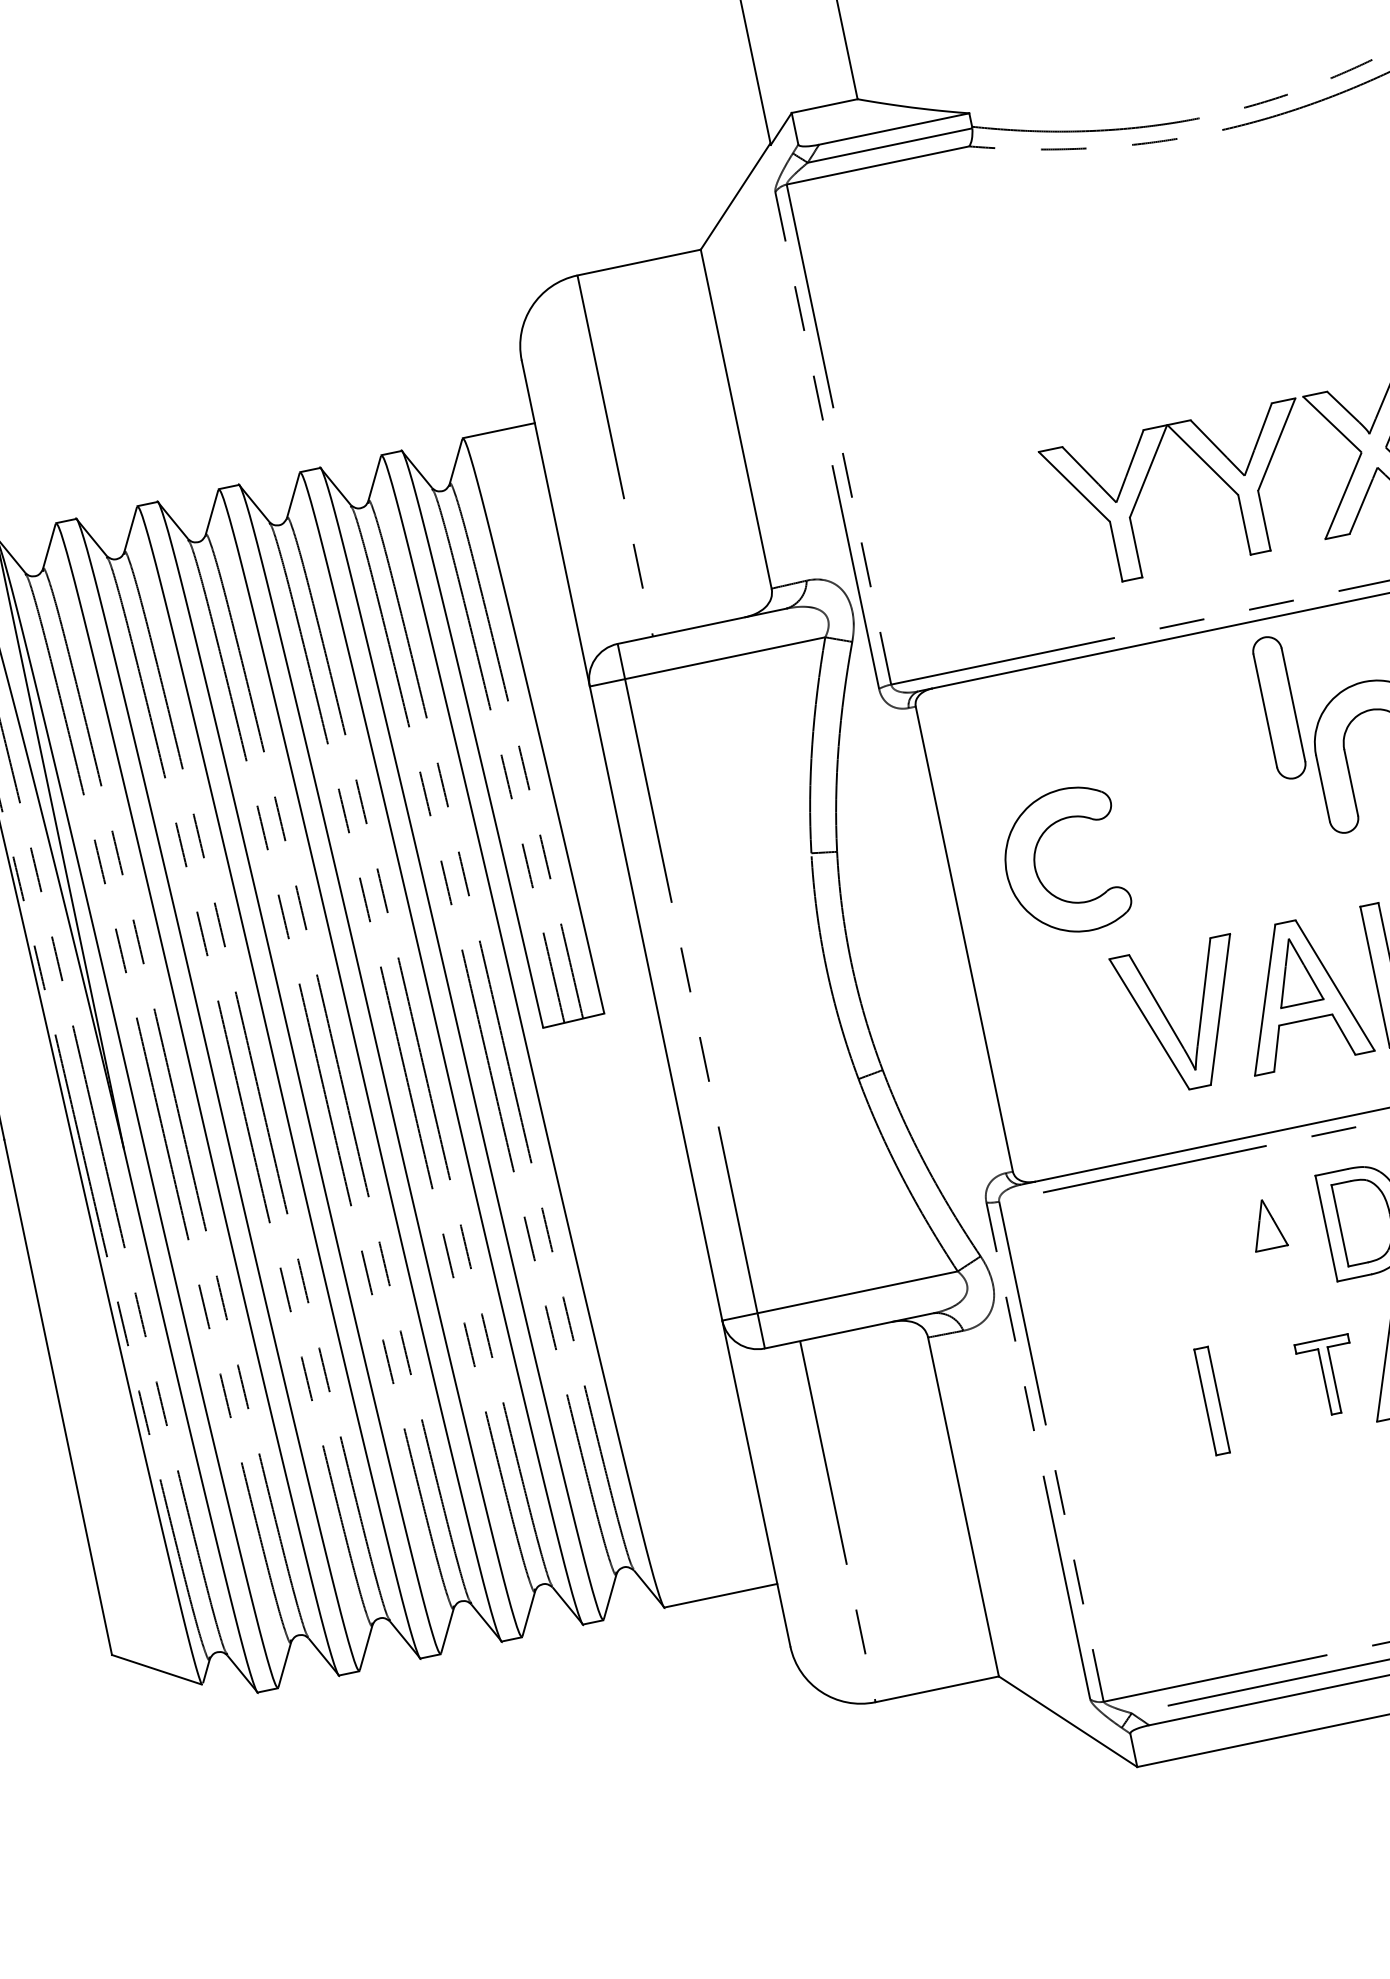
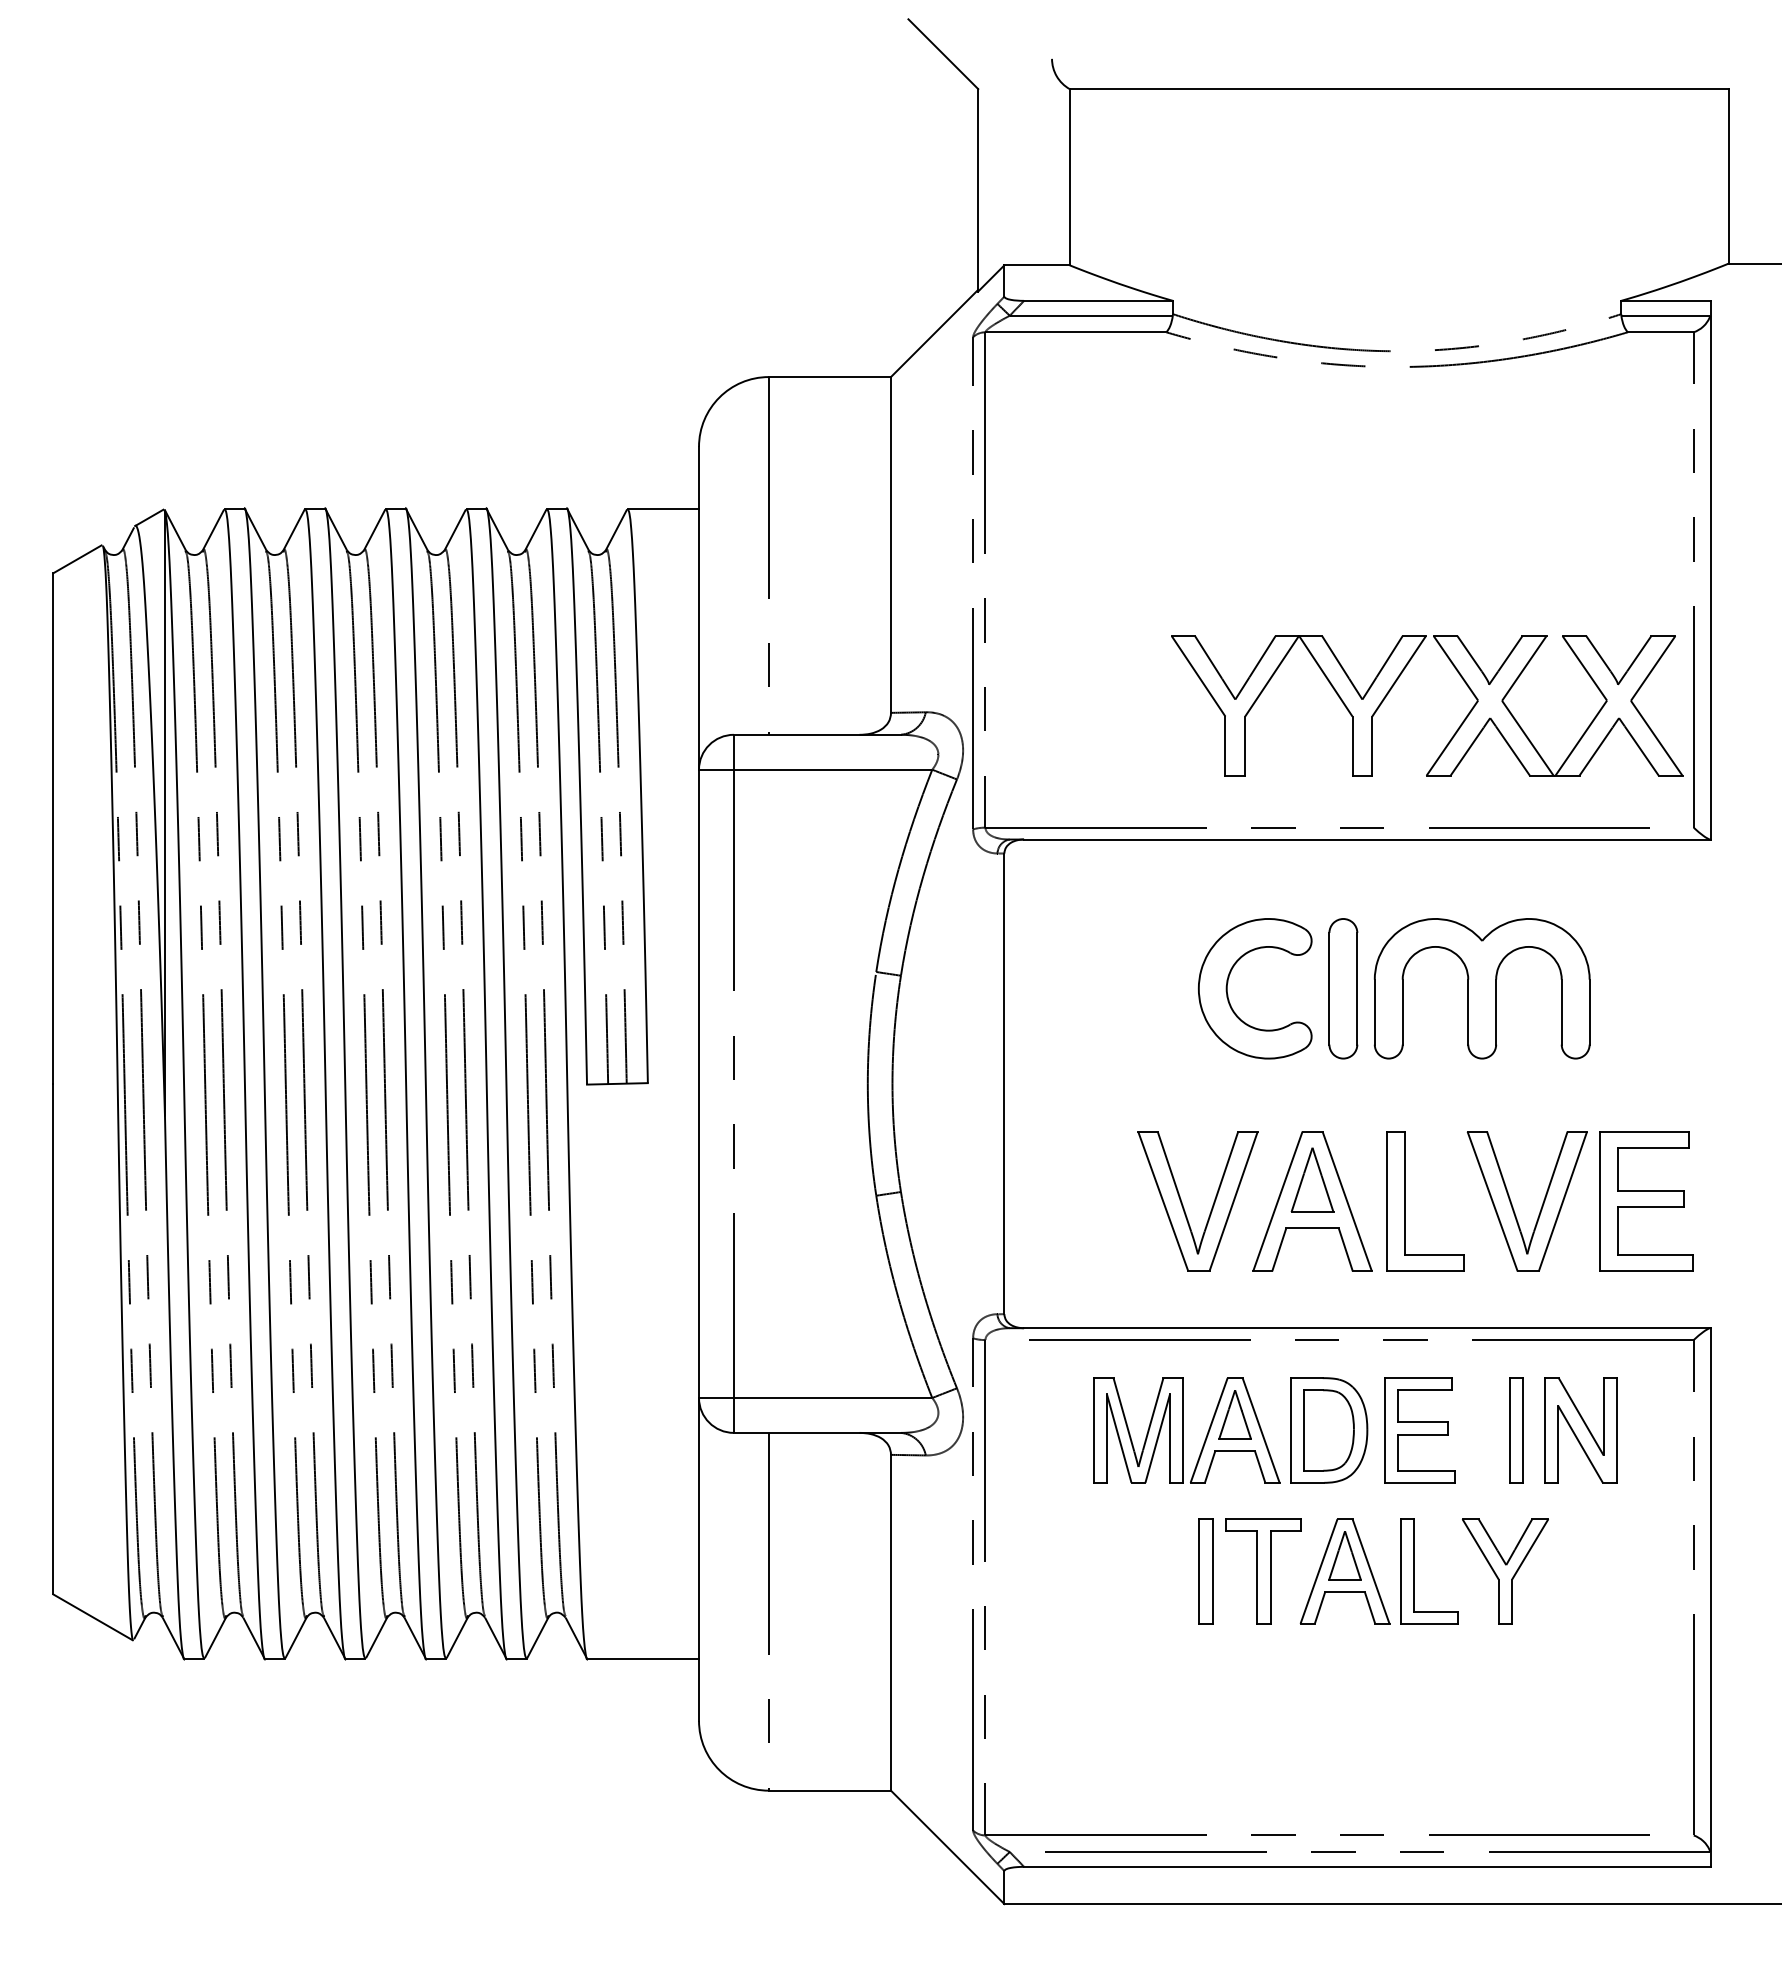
part: (1279, 707) -> (1343, 988), moved
part: (1035, 861) -> (1228, 982), moved
part: (1221, 1250) -> (1186, 1430), added
part: (1328, 1376) -> (1263, 1571), size x1.43
part: (1211, 1401) -> (1205, 1571), moved

